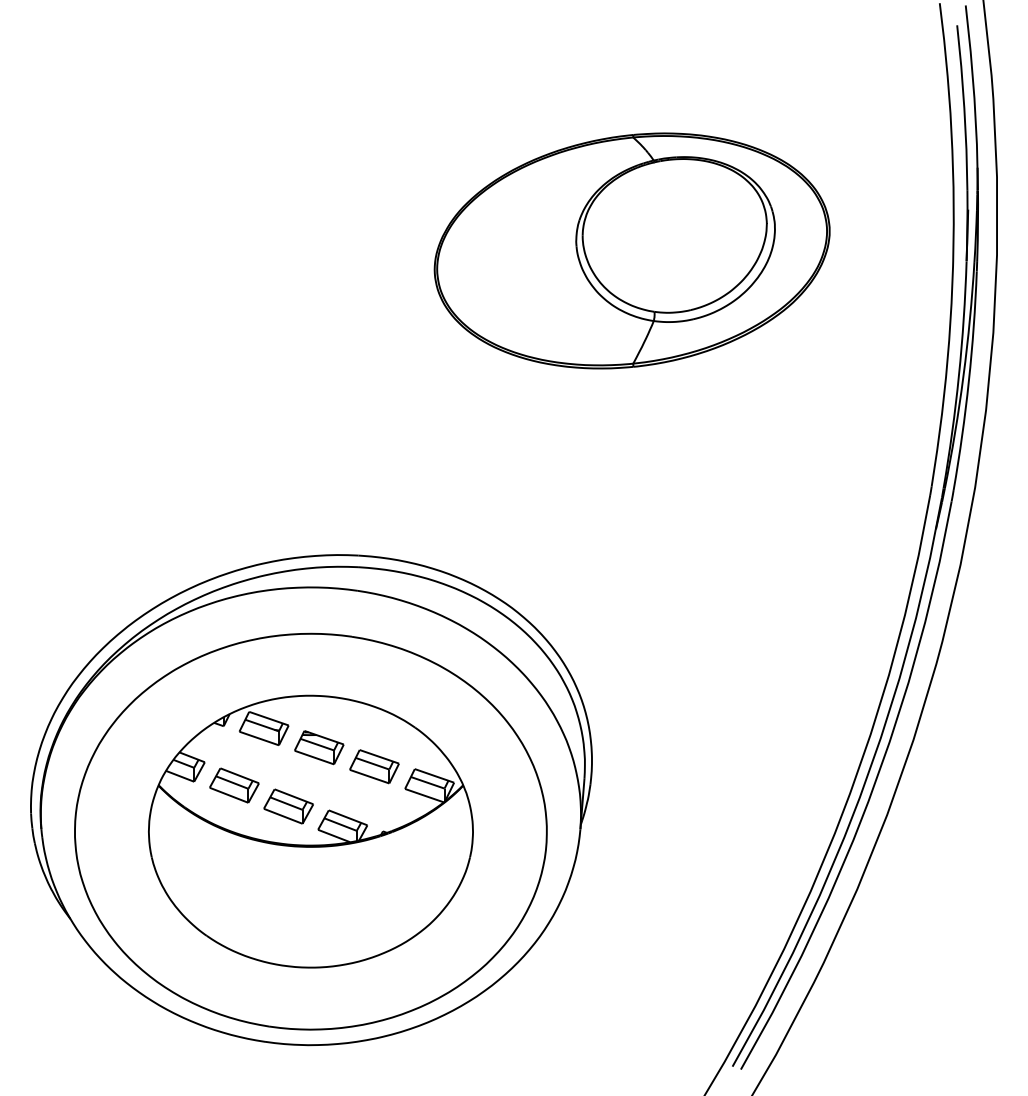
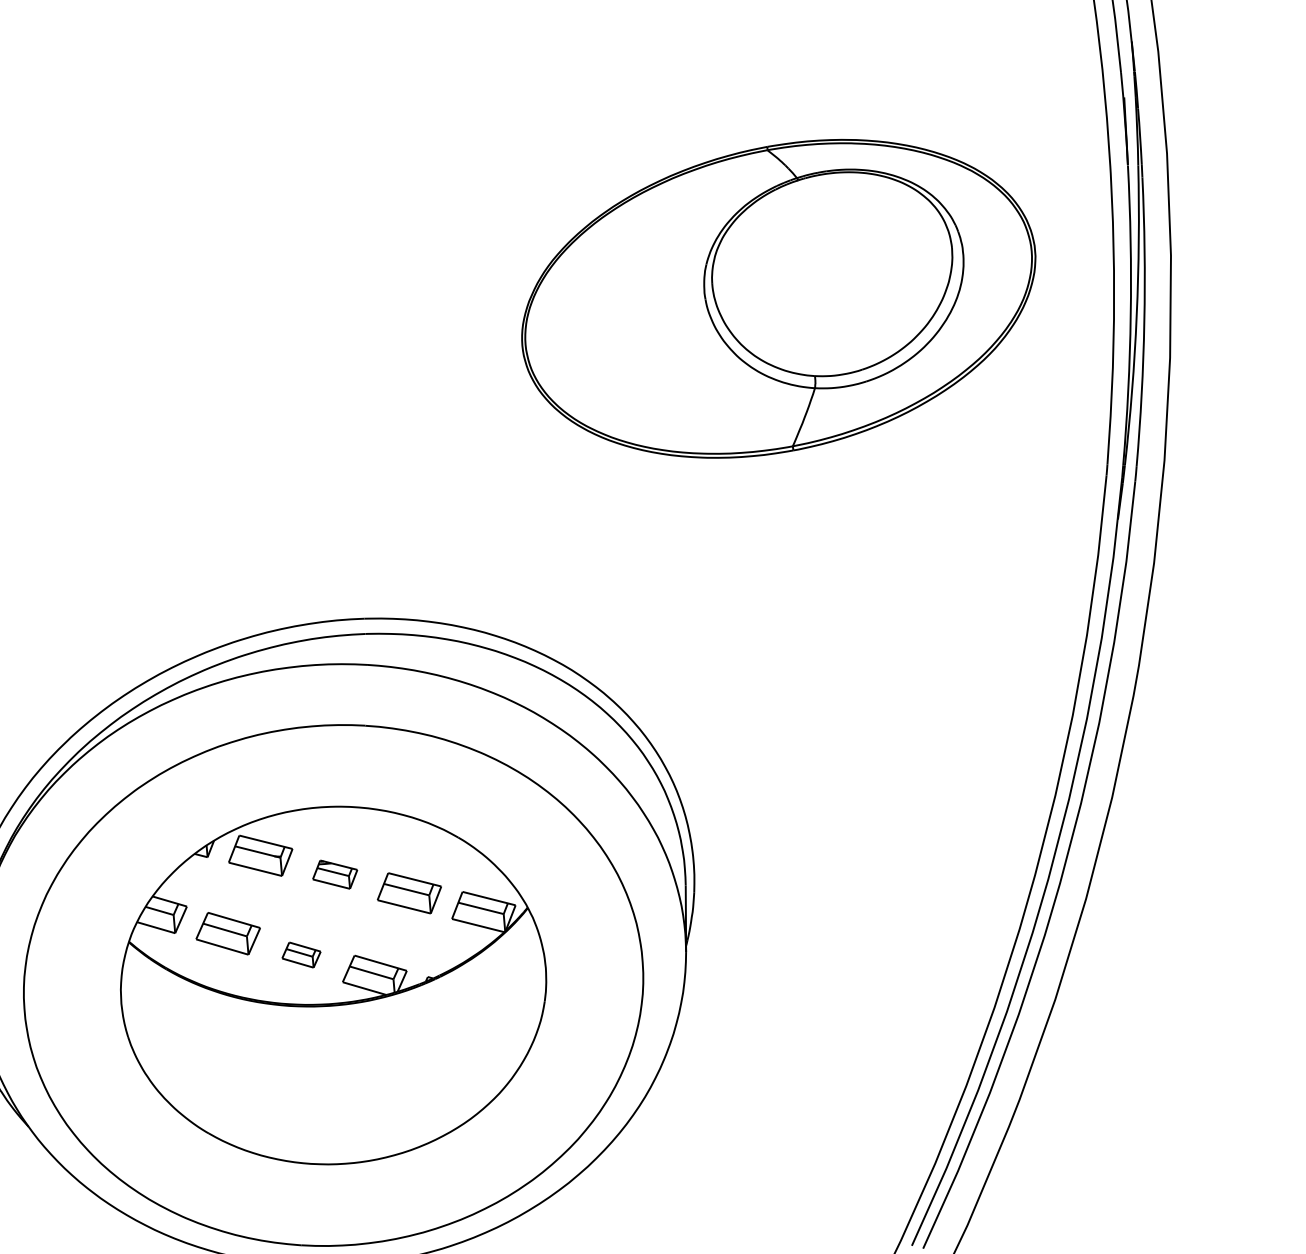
part: (631, 250) -> (777, 298), moved
part: (319, 747) -> (335, 874), size x0.7
part: (288, 806) -> (301, 955), size x0.6

